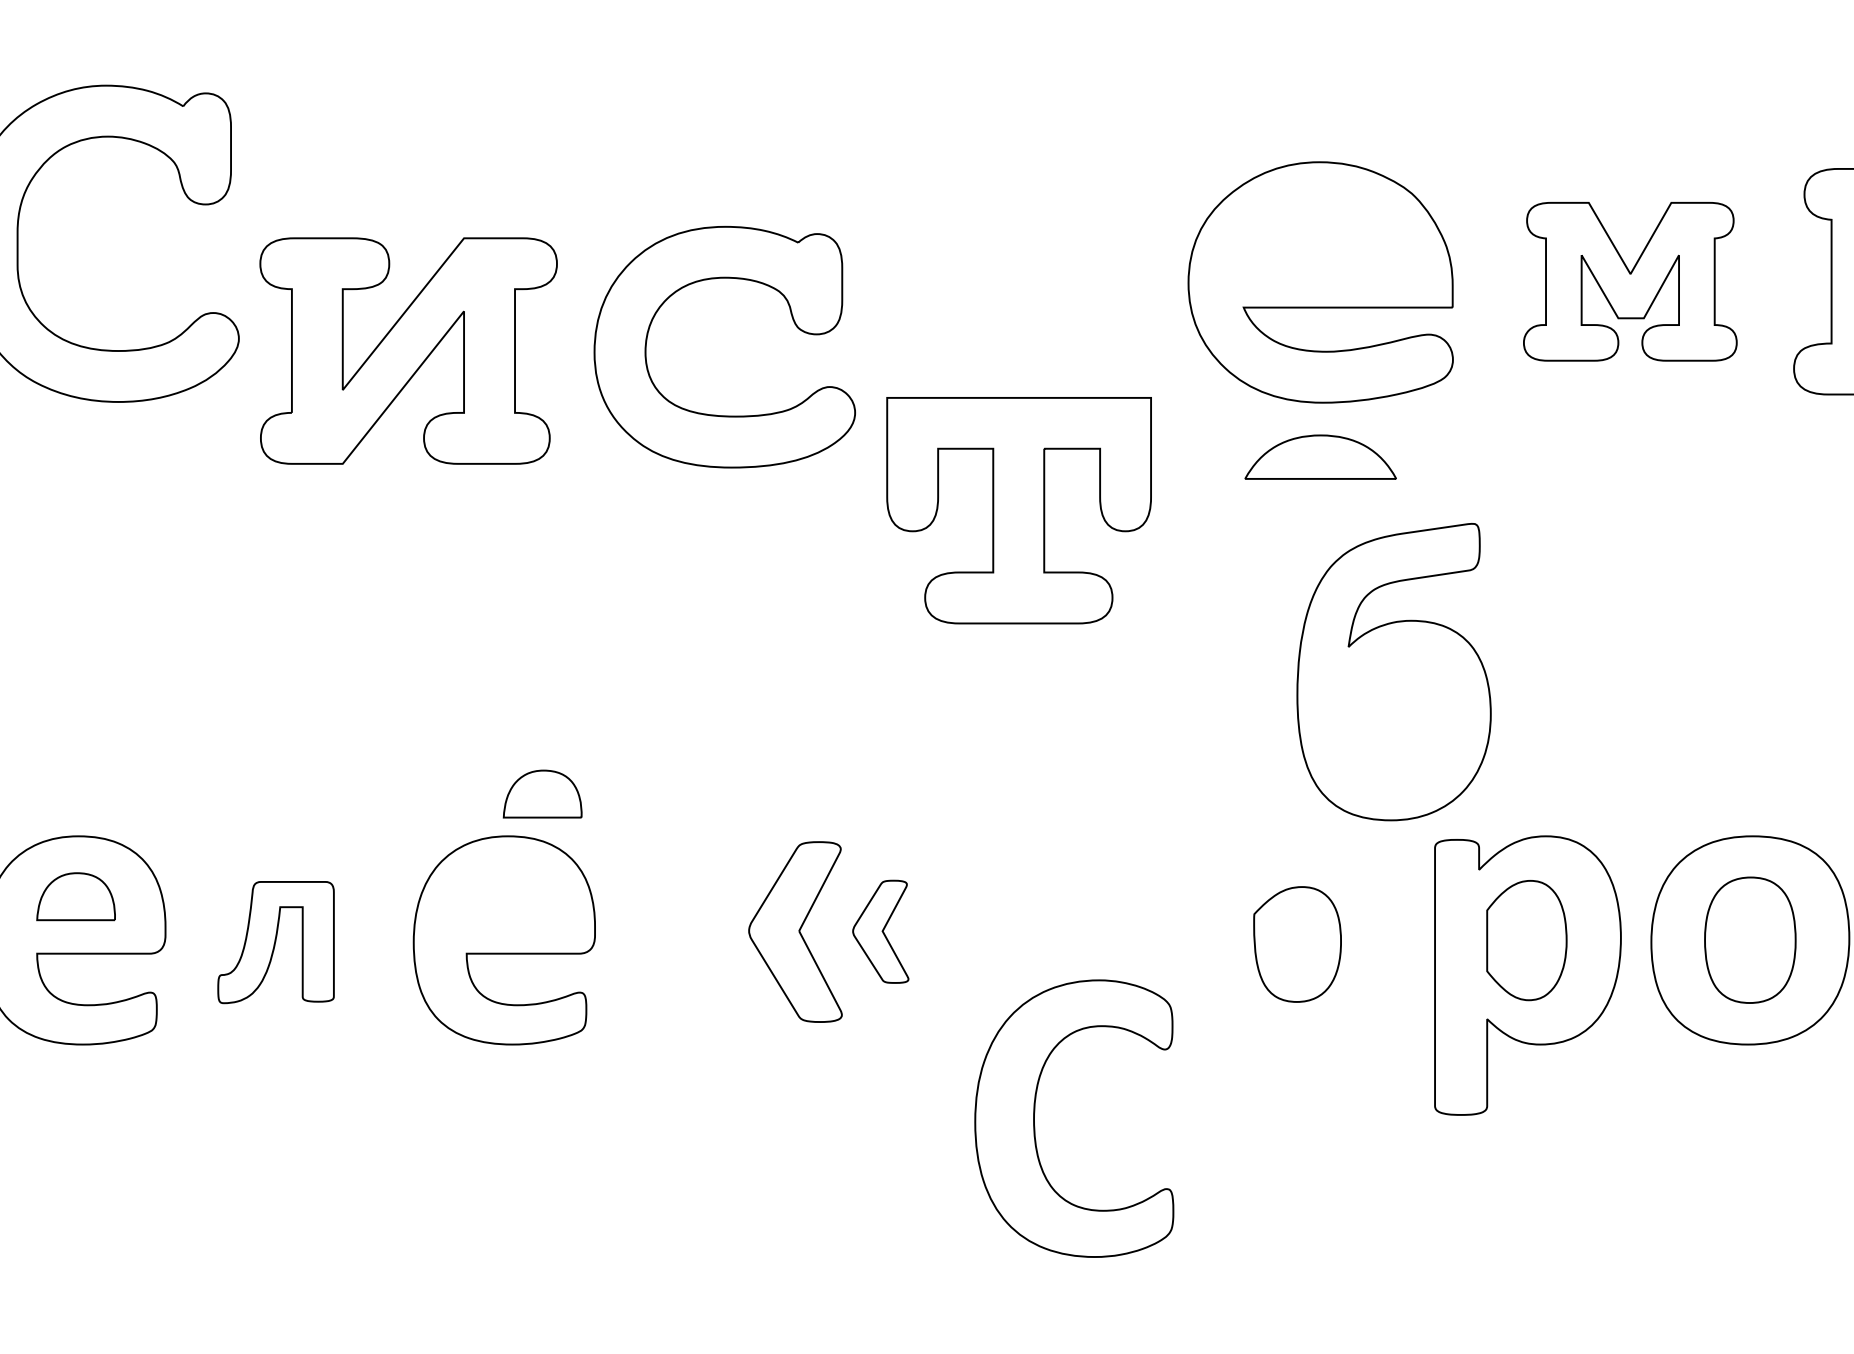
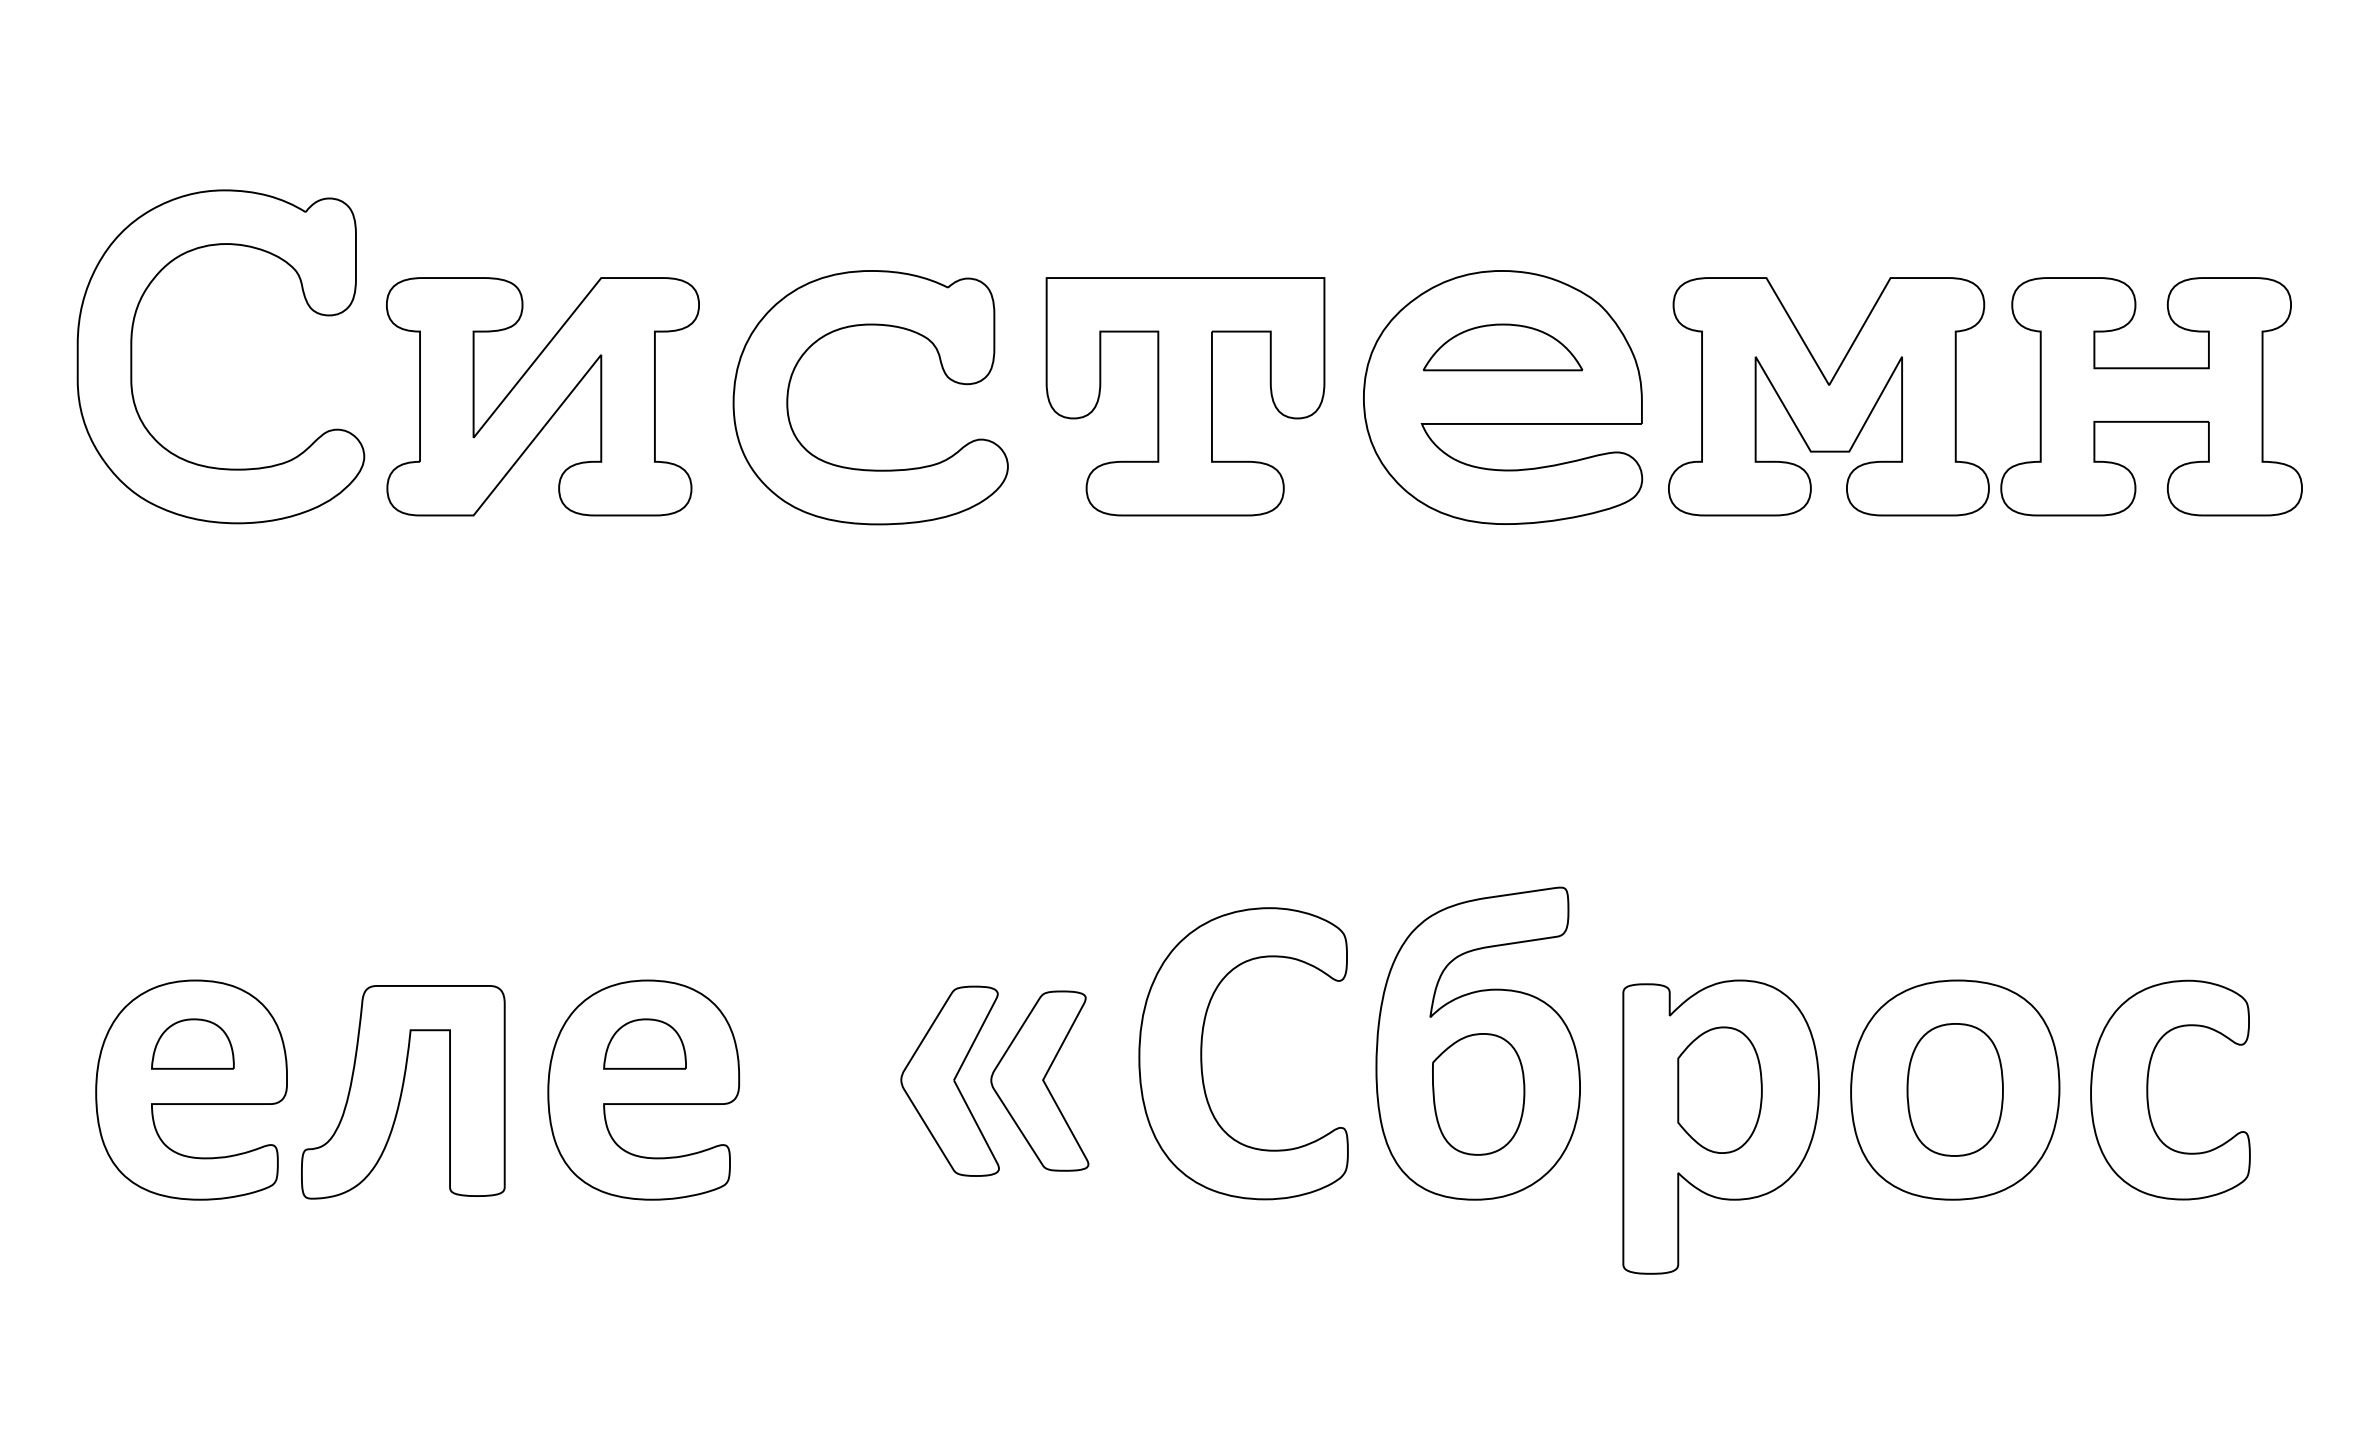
part: (1629, 281) -> (1828, 396), size x1.43
part: (408, 350) -> (542, 396), moved
part: (715, 414) -> (860, 468), moved
part: (1320, 457) -> (1502, 347), moved
part: (1019, 510) -> (1185, 396), moved
part: (1393, 671) -> (1477, 1043), moved
part: (542, 793) -> (644, 1043), moved
part: (880, 931) -> (1039, 1080), size x1.67
part: (276, 942) -> (403, 1092), size x1.67
part: (1035, 1118) -> (1202, 1053), moved

